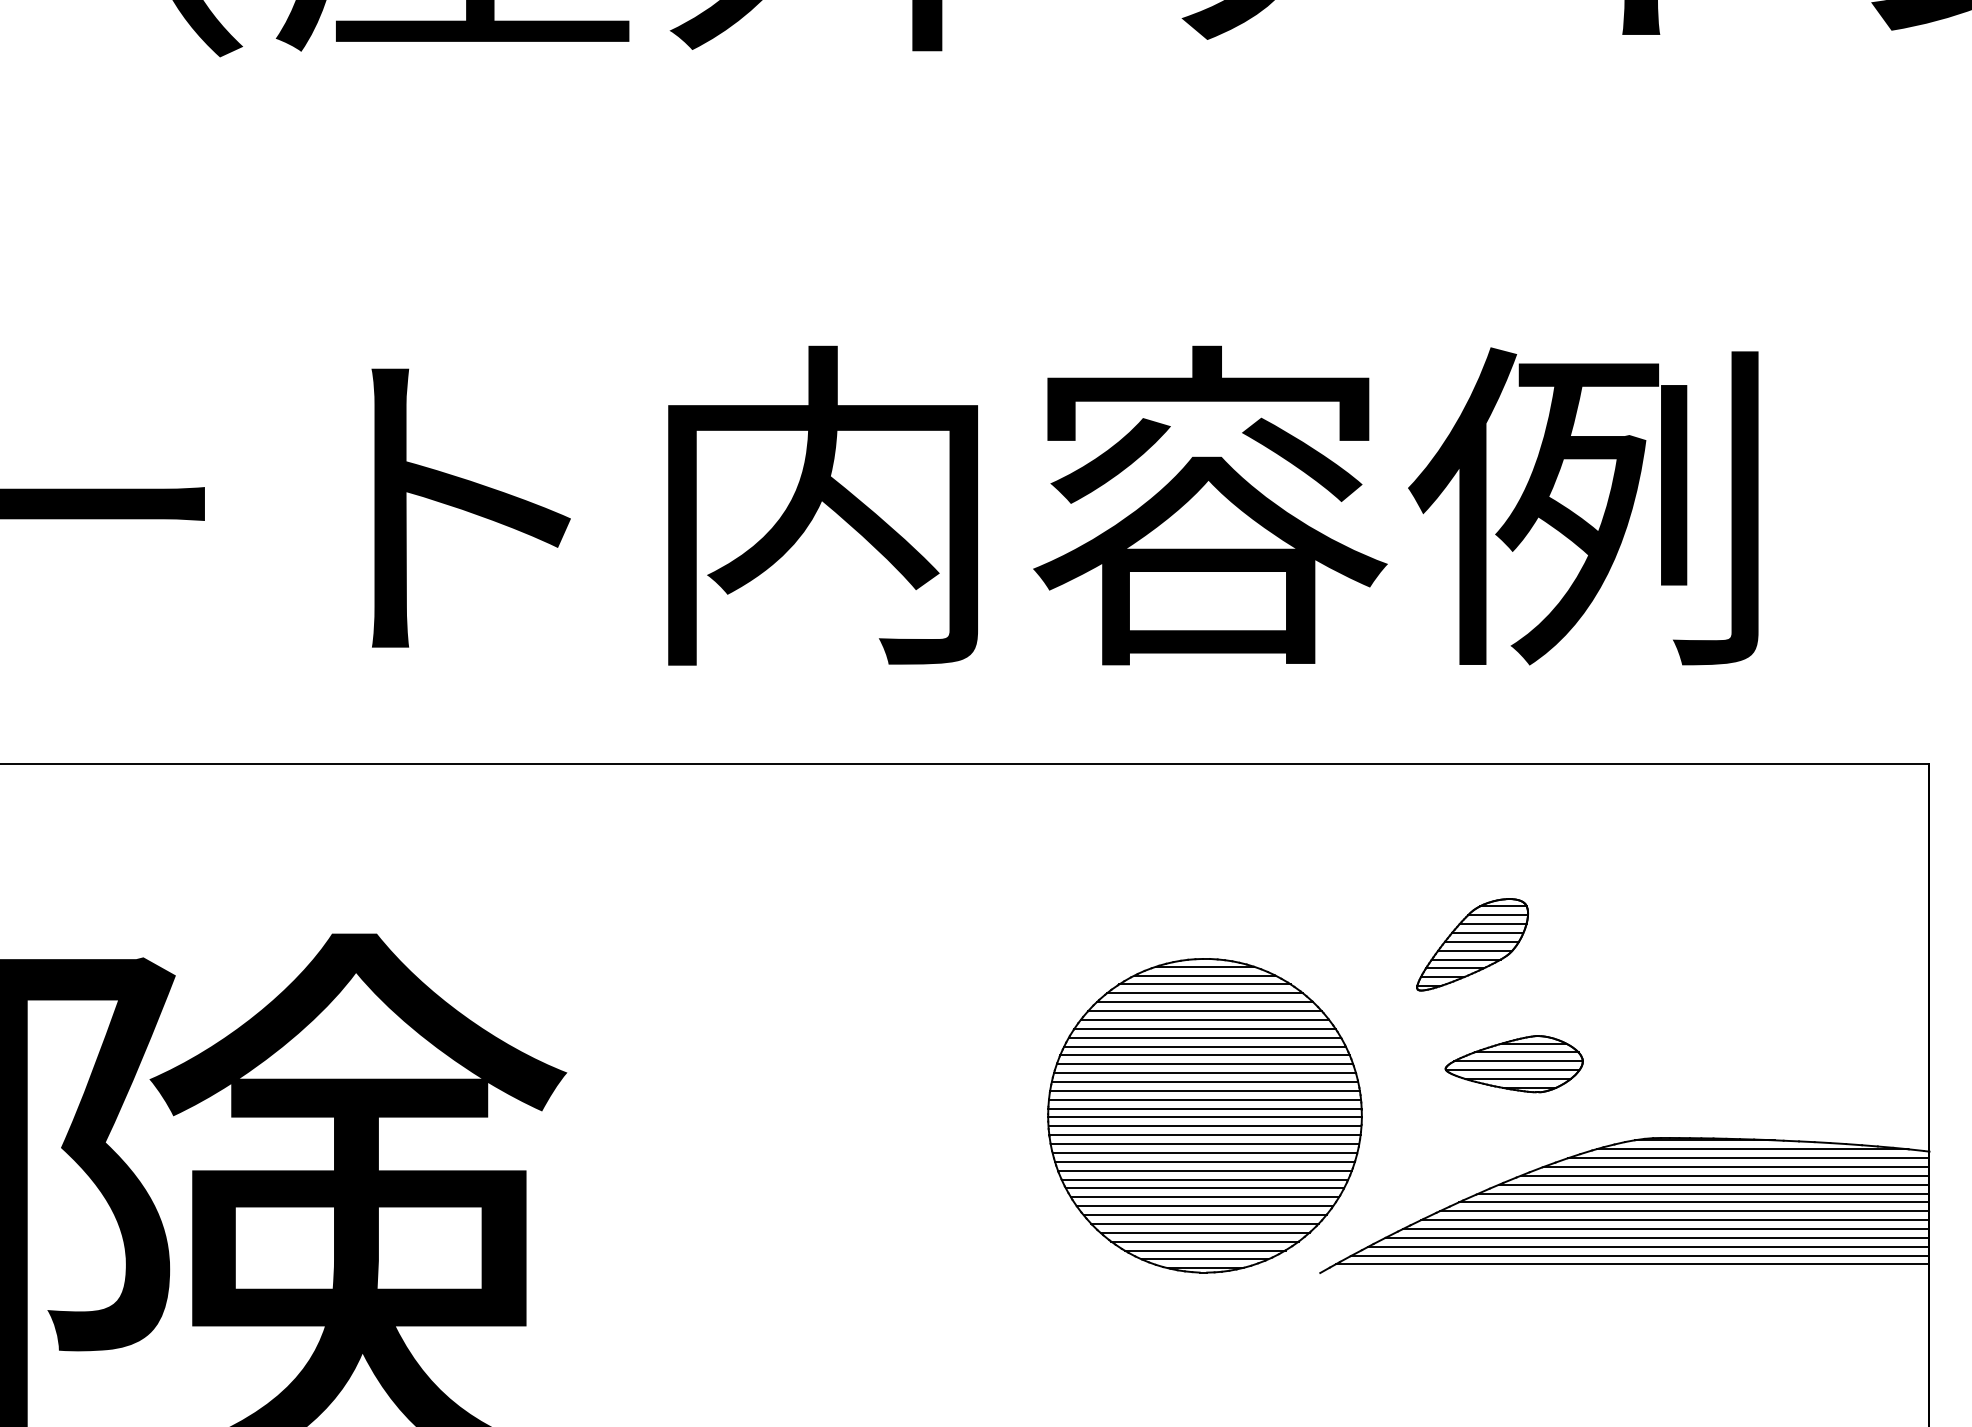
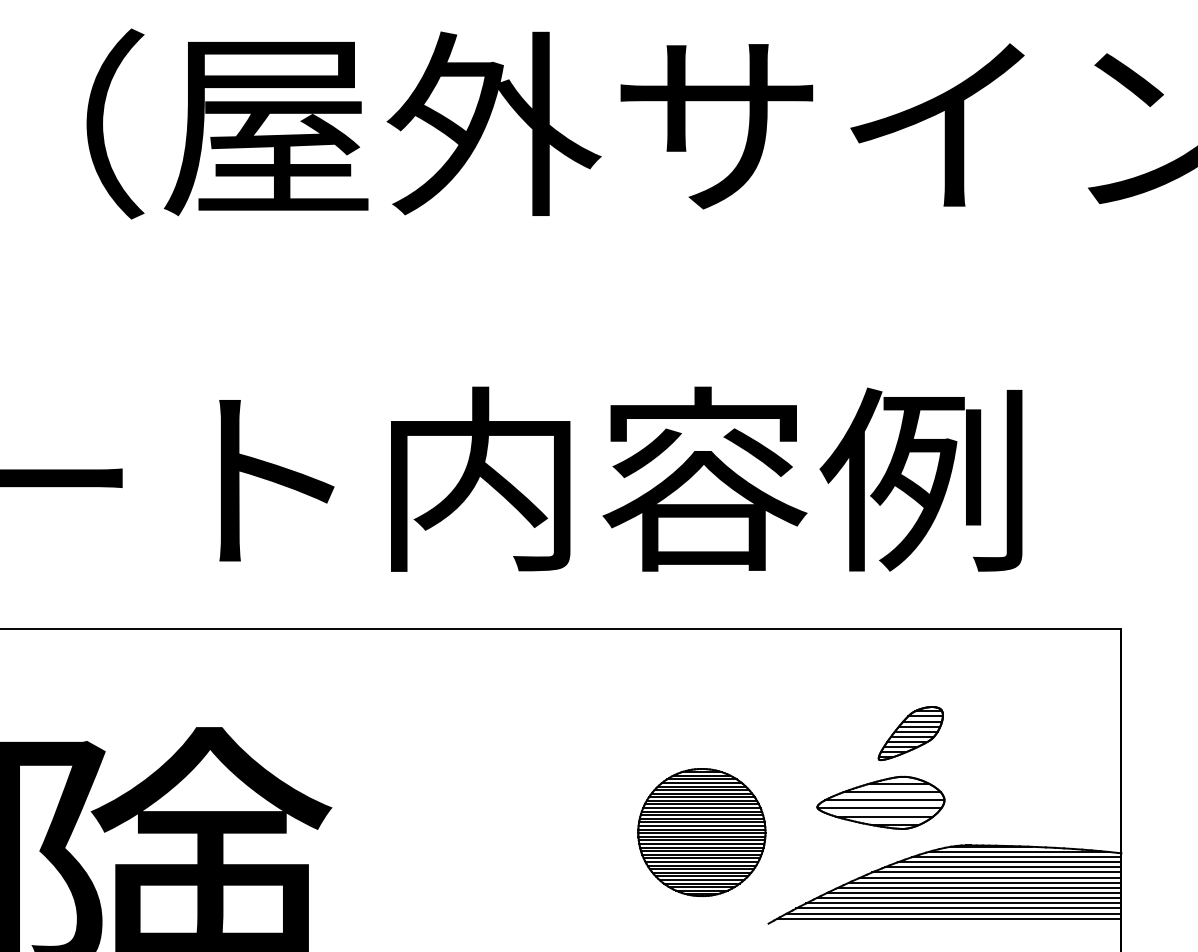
part: (1472, 944) -> (910, 733), moved
part: (1513, 1063) -> (880, 802), size x1.6
part: (1204, 1115) -> (701, 832), size x0.7

